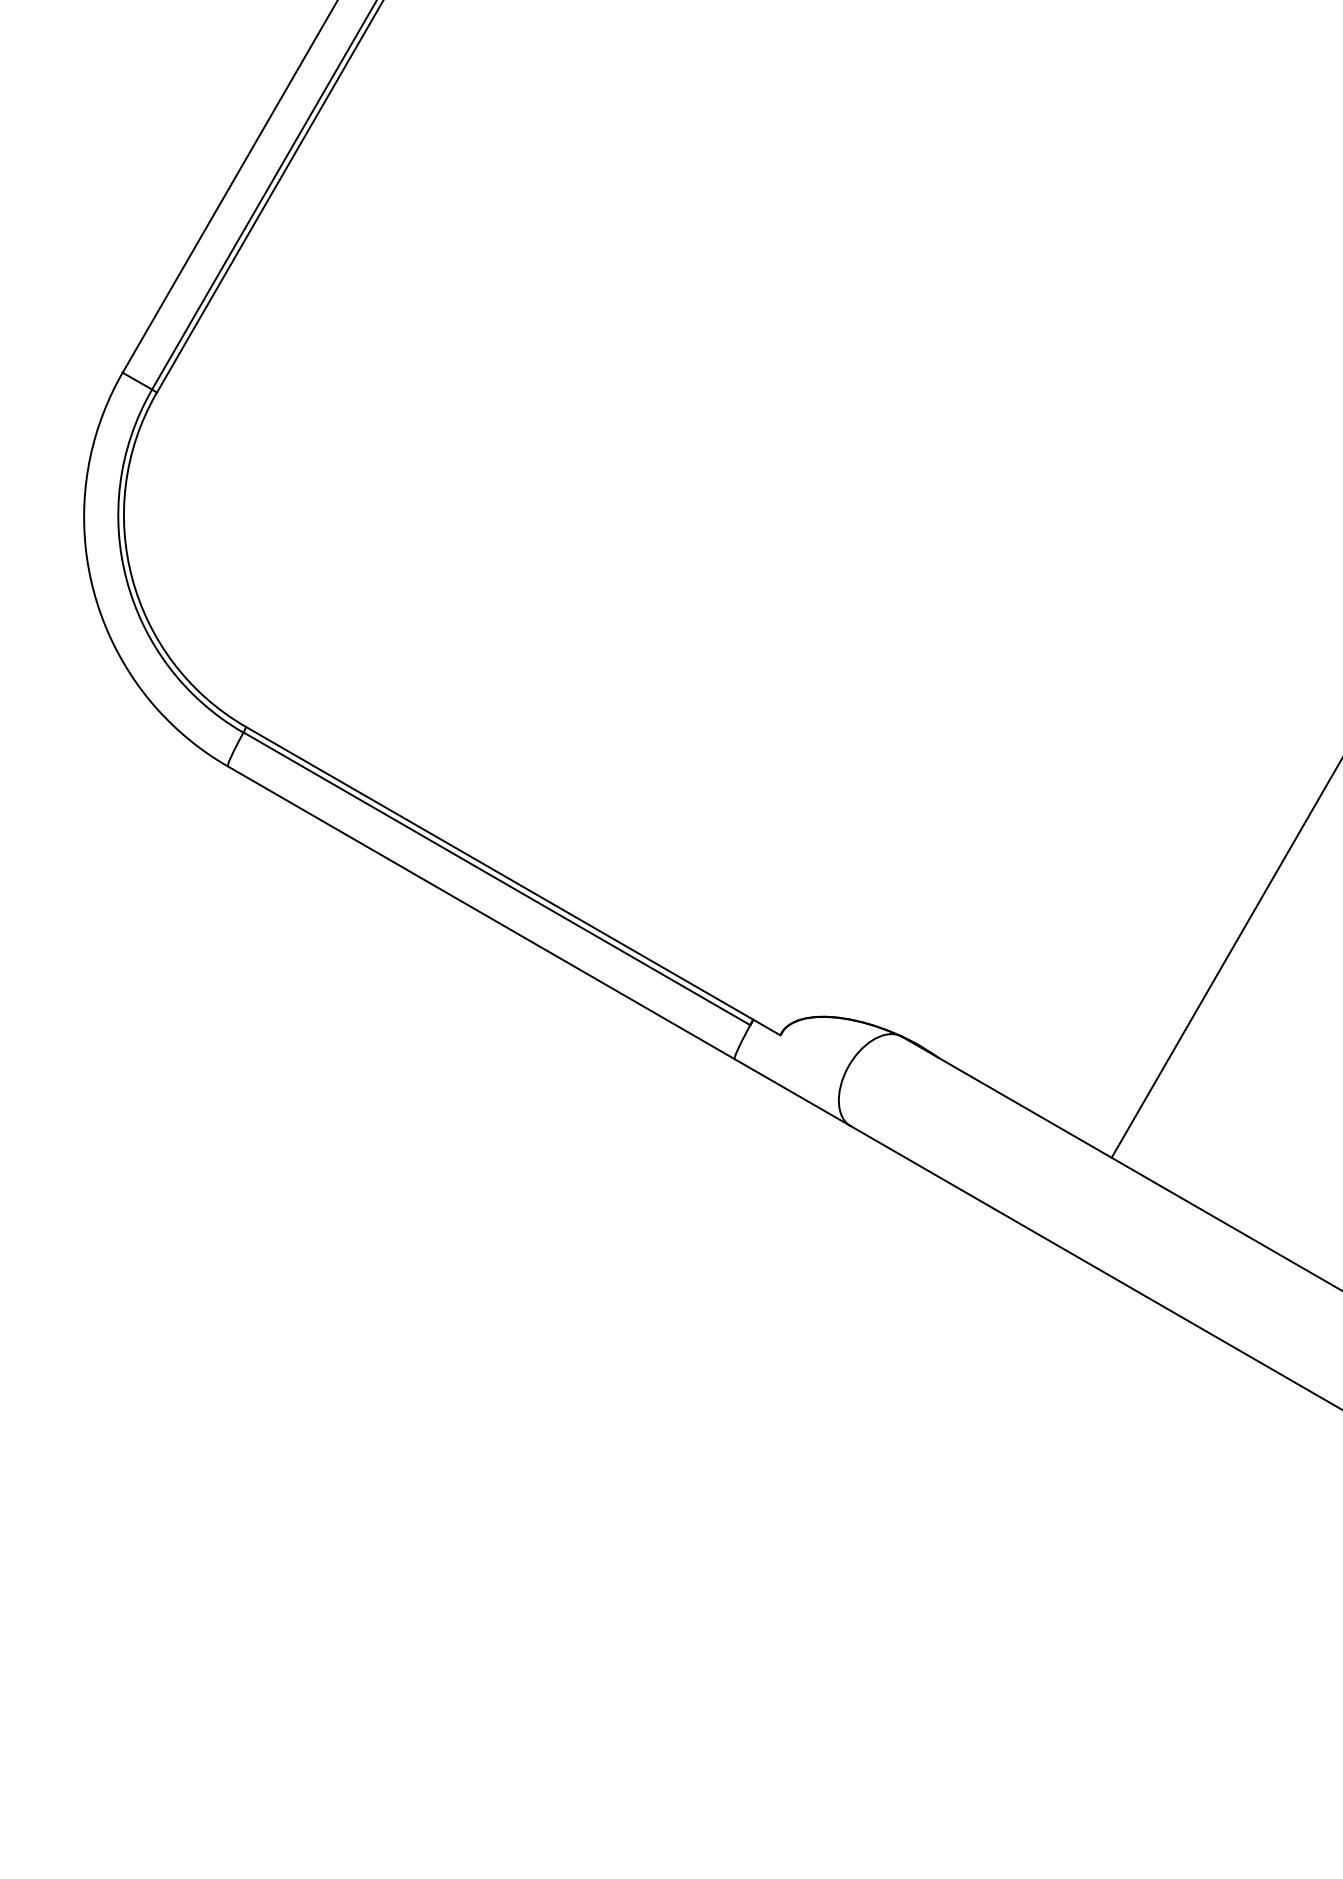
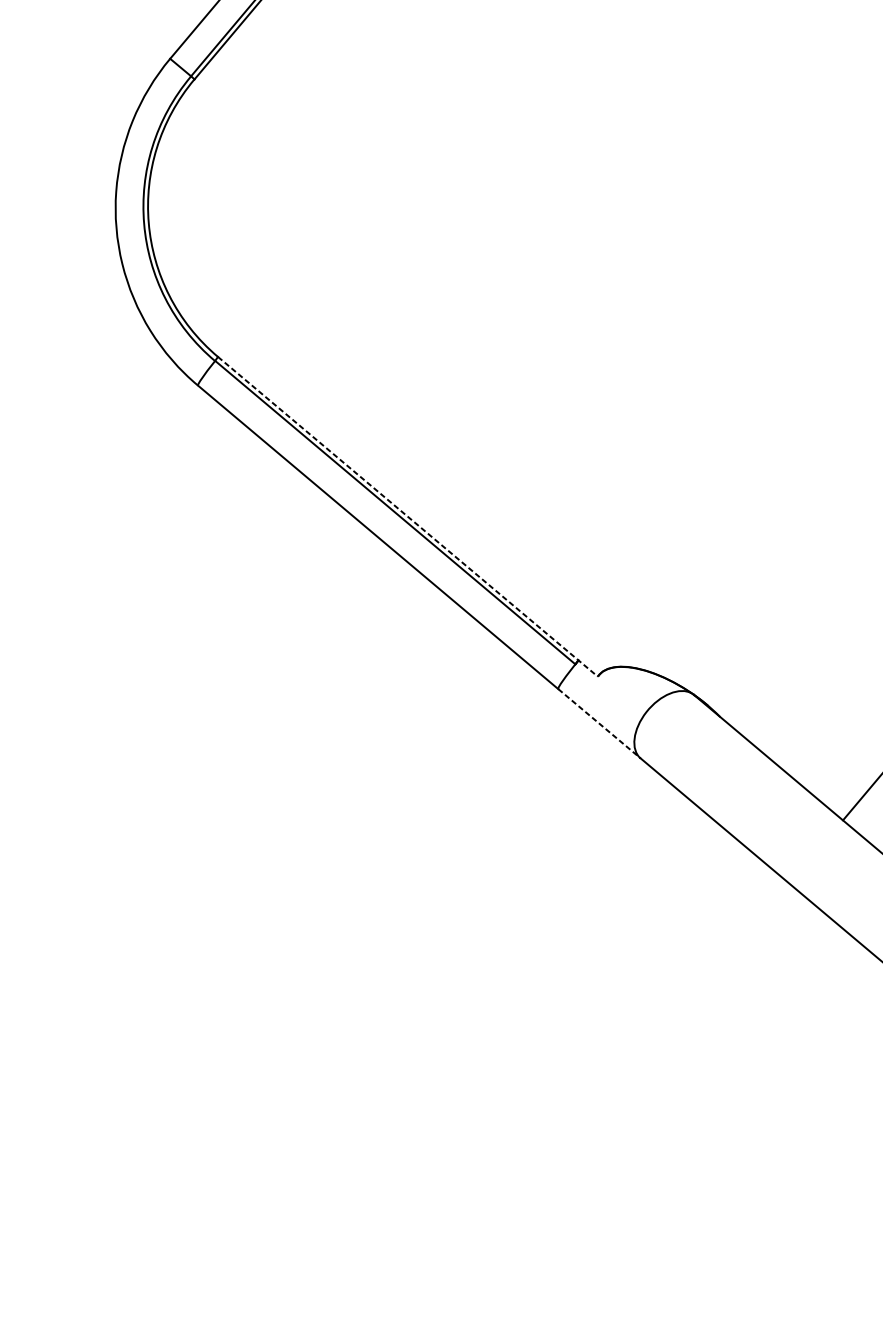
line: (513, 881) -> (408, 517), solid -> dashed
line: (792, 1092) -> (599, 723), solid -> dashed

